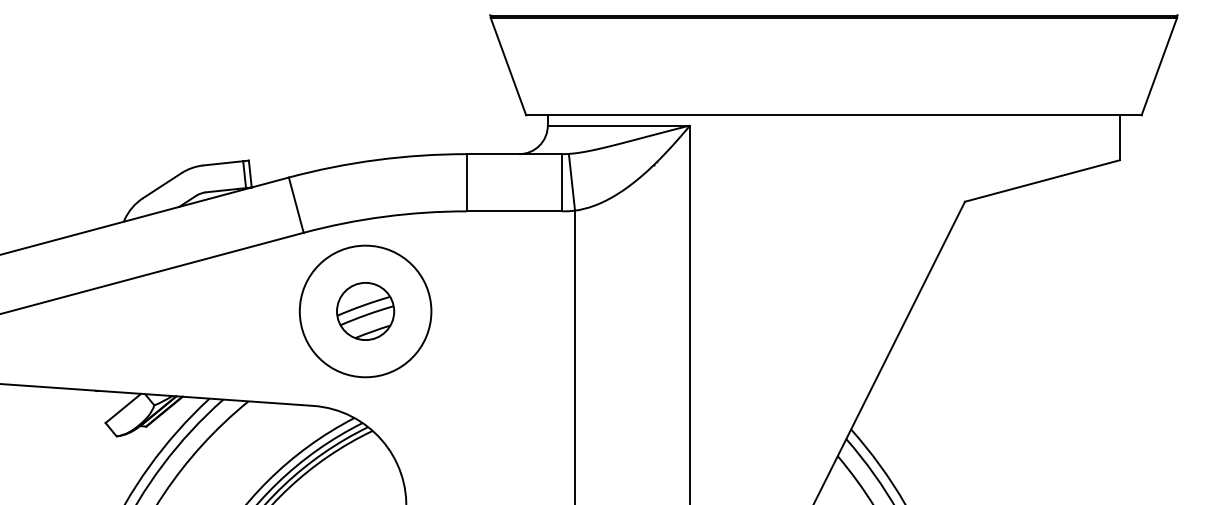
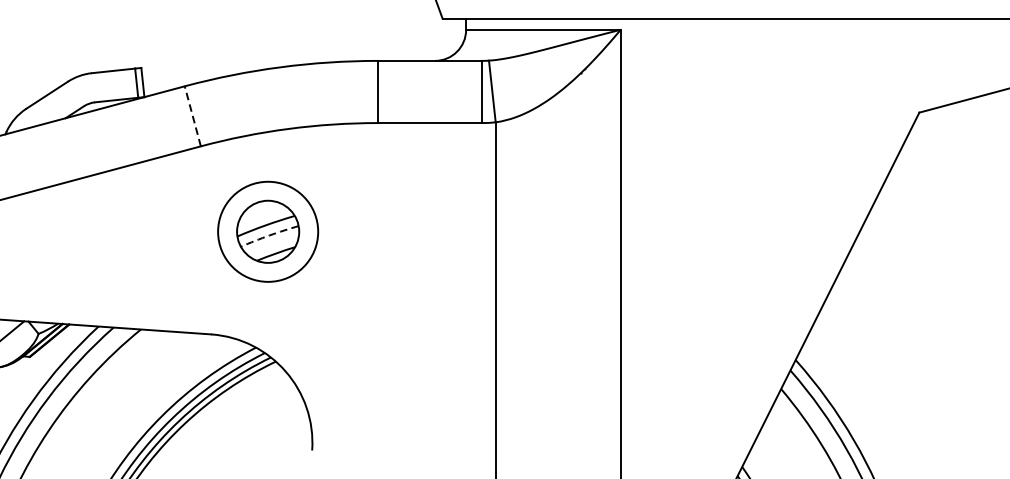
line: (296, 205) -> (193, 116), solid -> dashed
circle: (365, 311) -> (268, 231), size x0.7
arc: (366, 314) -> (269, 235), solid -> dashed

